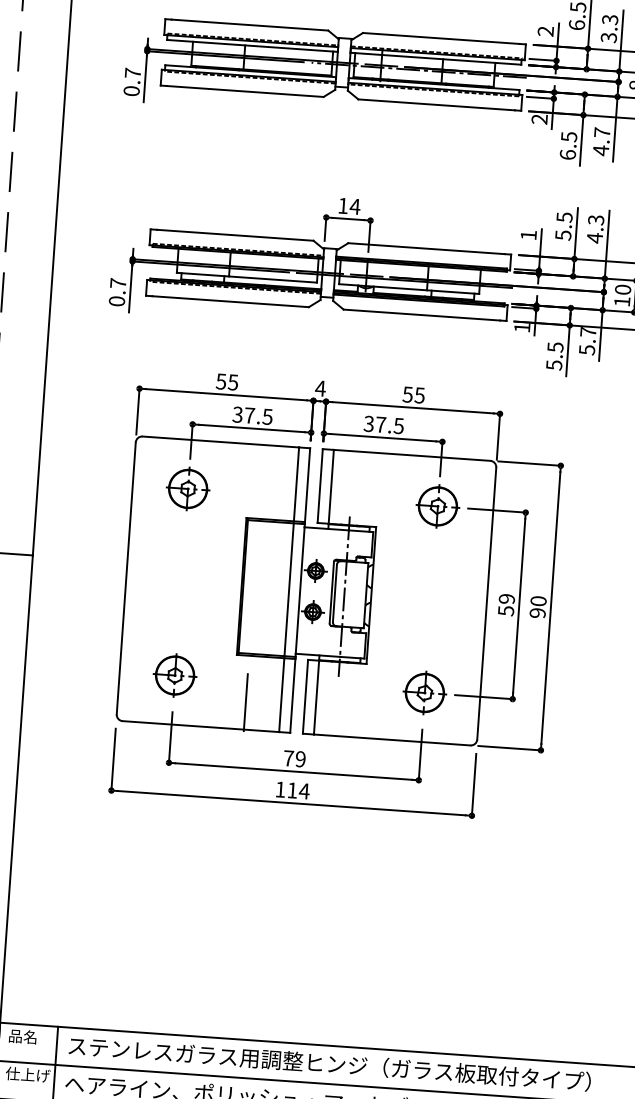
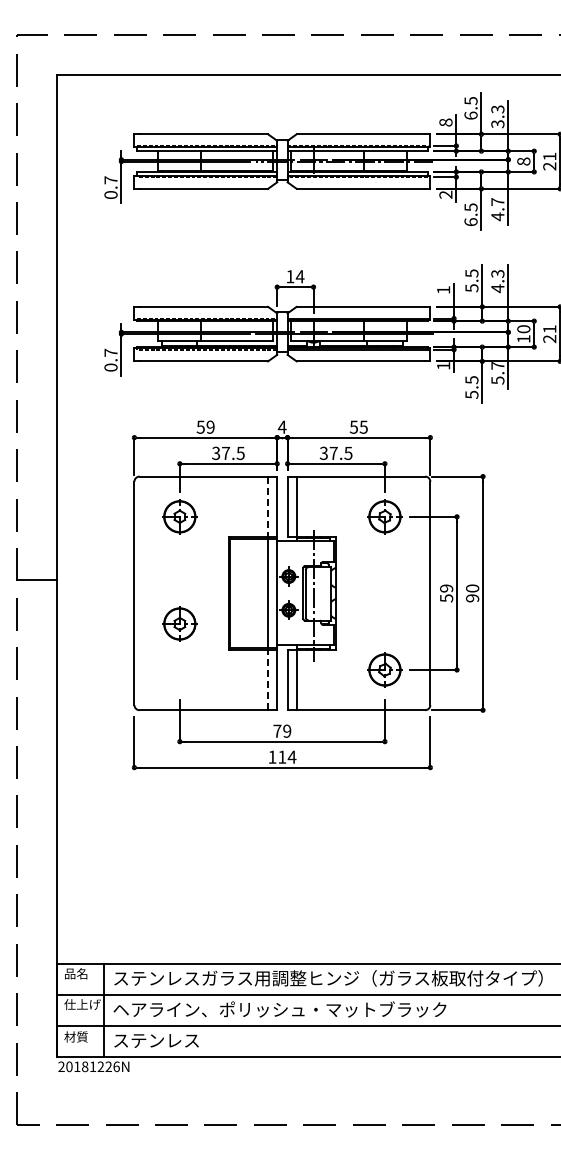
text: (545, 31) -> (445, 122), 2 -> 8
text: (233, 381) -> (210, 426), 55 -> 59
line: (296, 485) -> (268, 507), solid -> dashed
part: (174, 674) -> (179, 623), moved
line: (282, 694) -> (268, 679), solid -> dashed
line: (246, 701) -> (239, 687), removed

